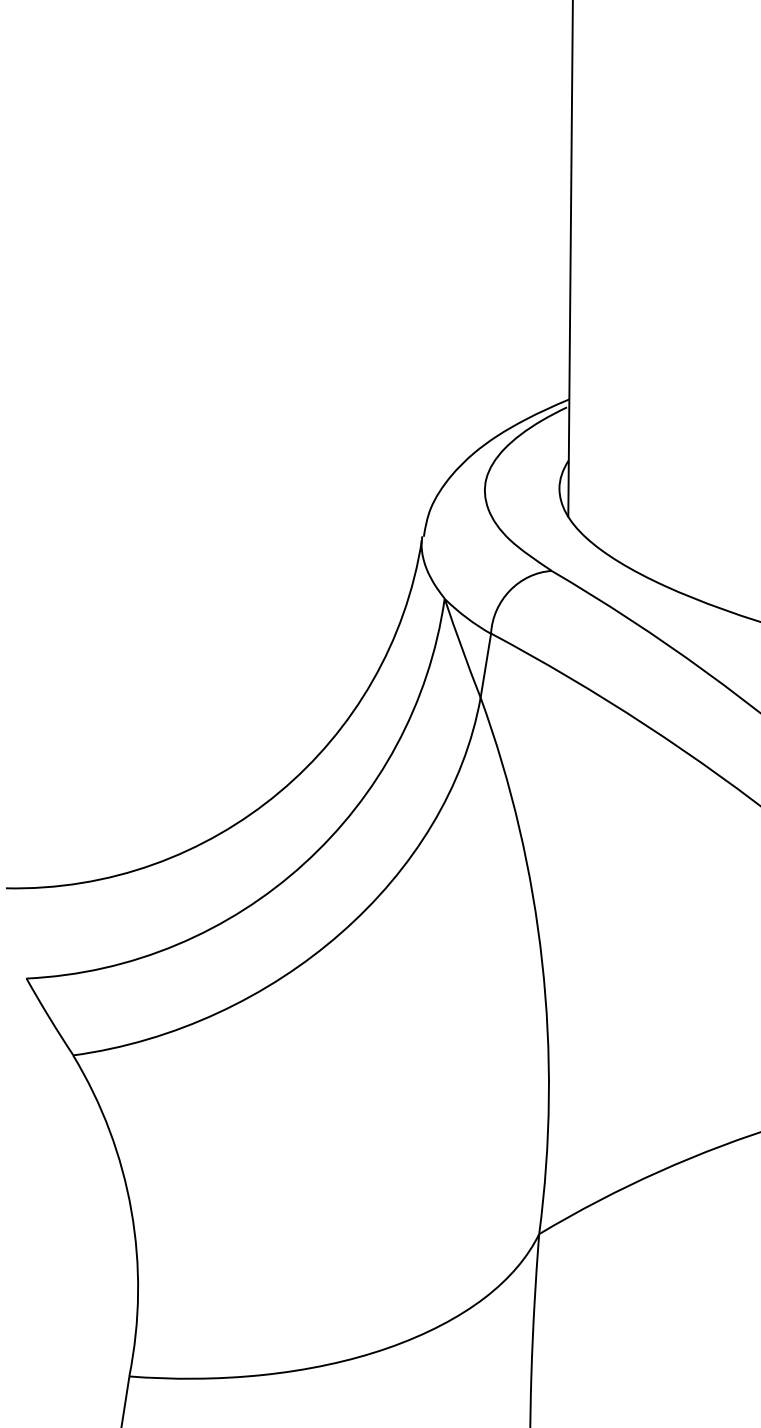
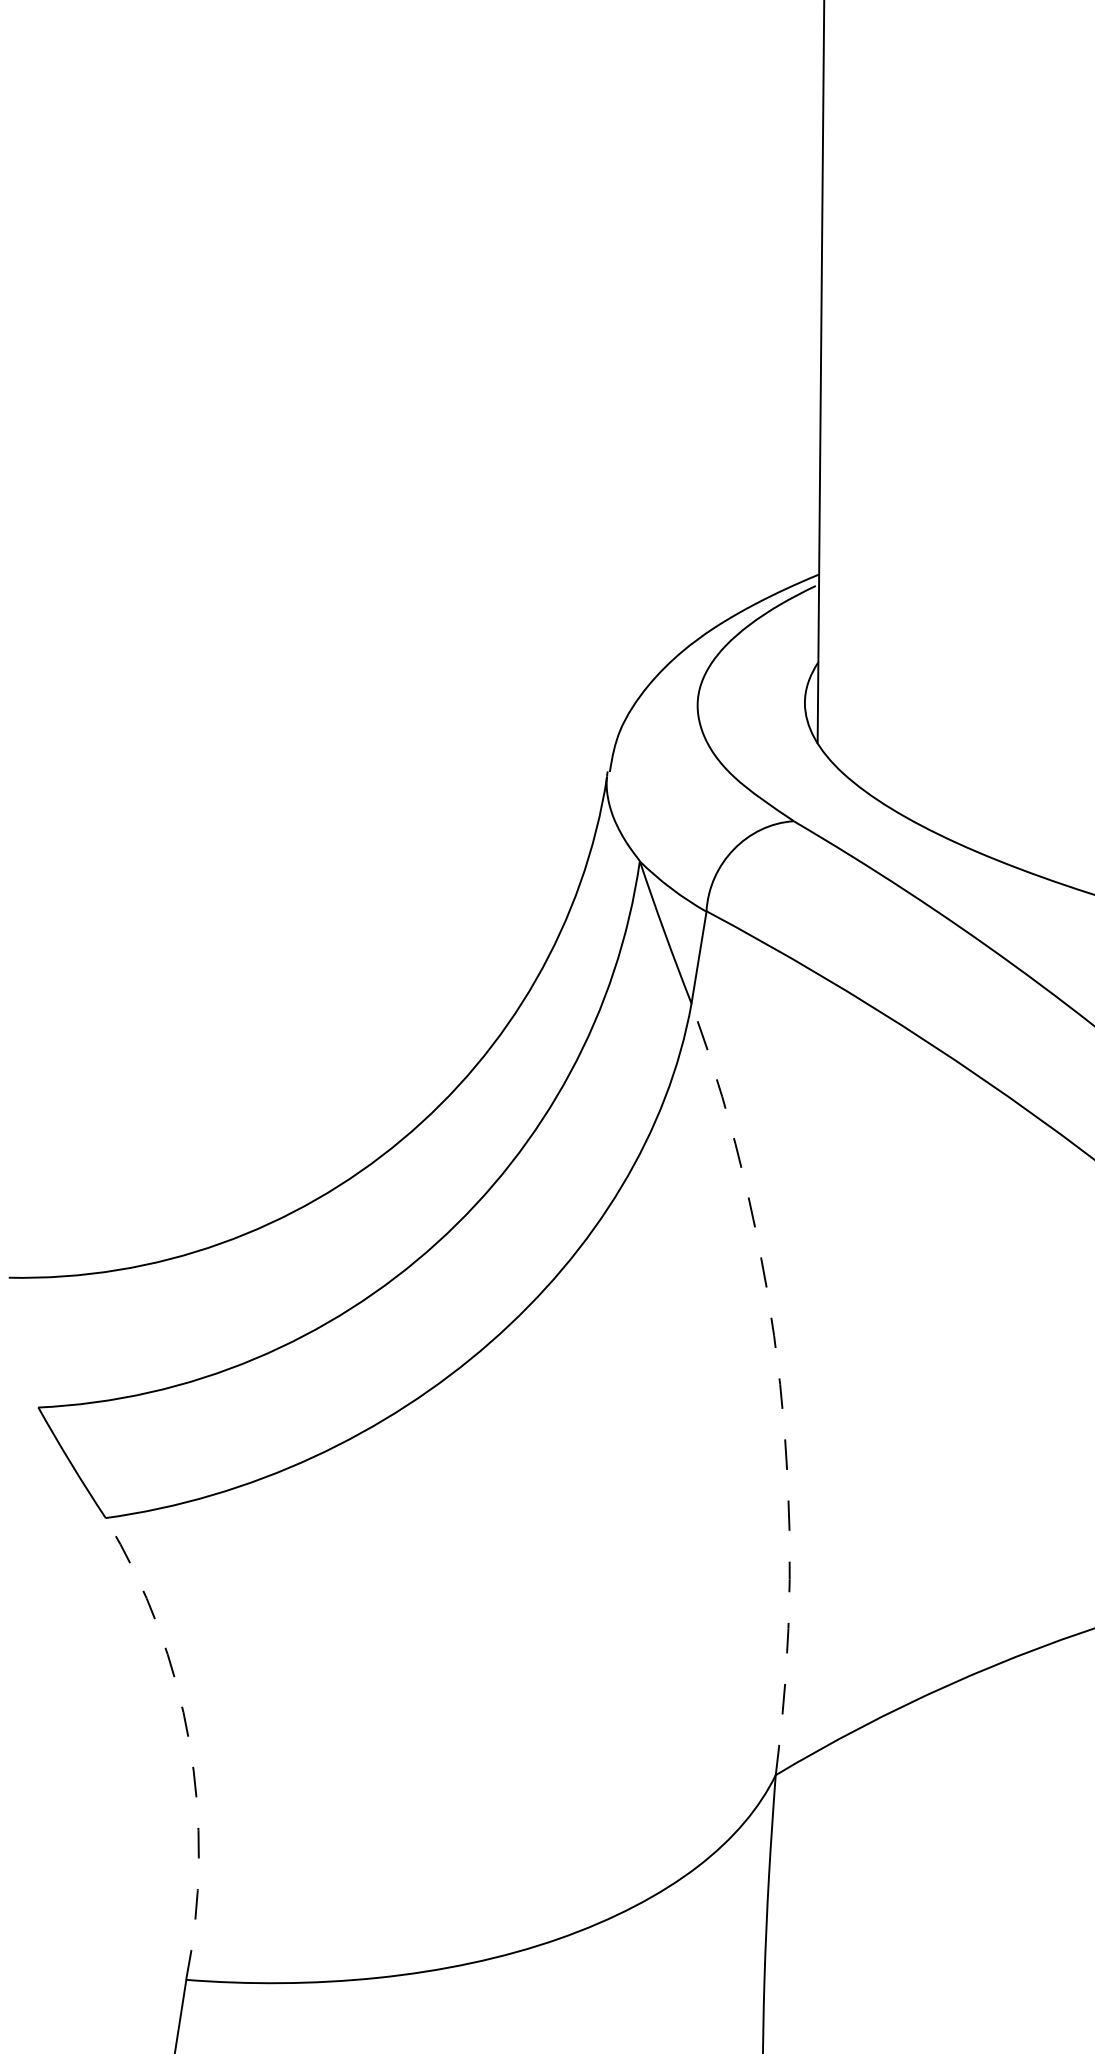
arc: (542, 962) -> (780, 1384), solid -> dashed
arc: (131, 1210) -> (189, 1741), solid -> dashed

